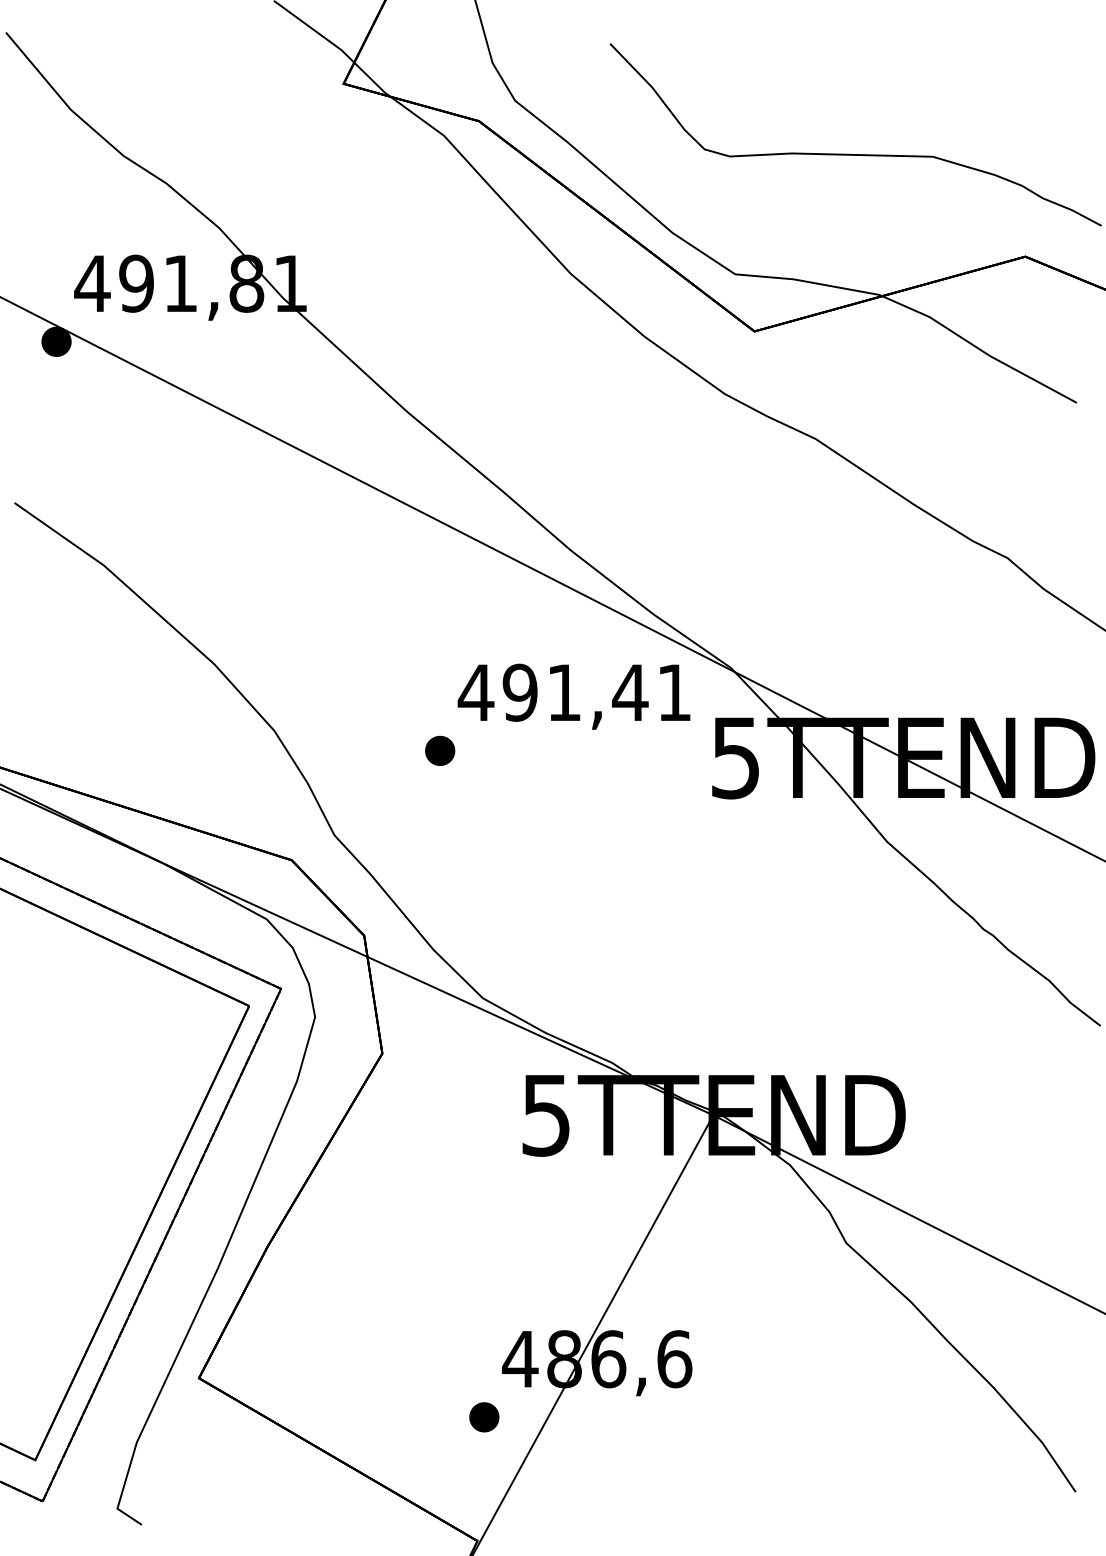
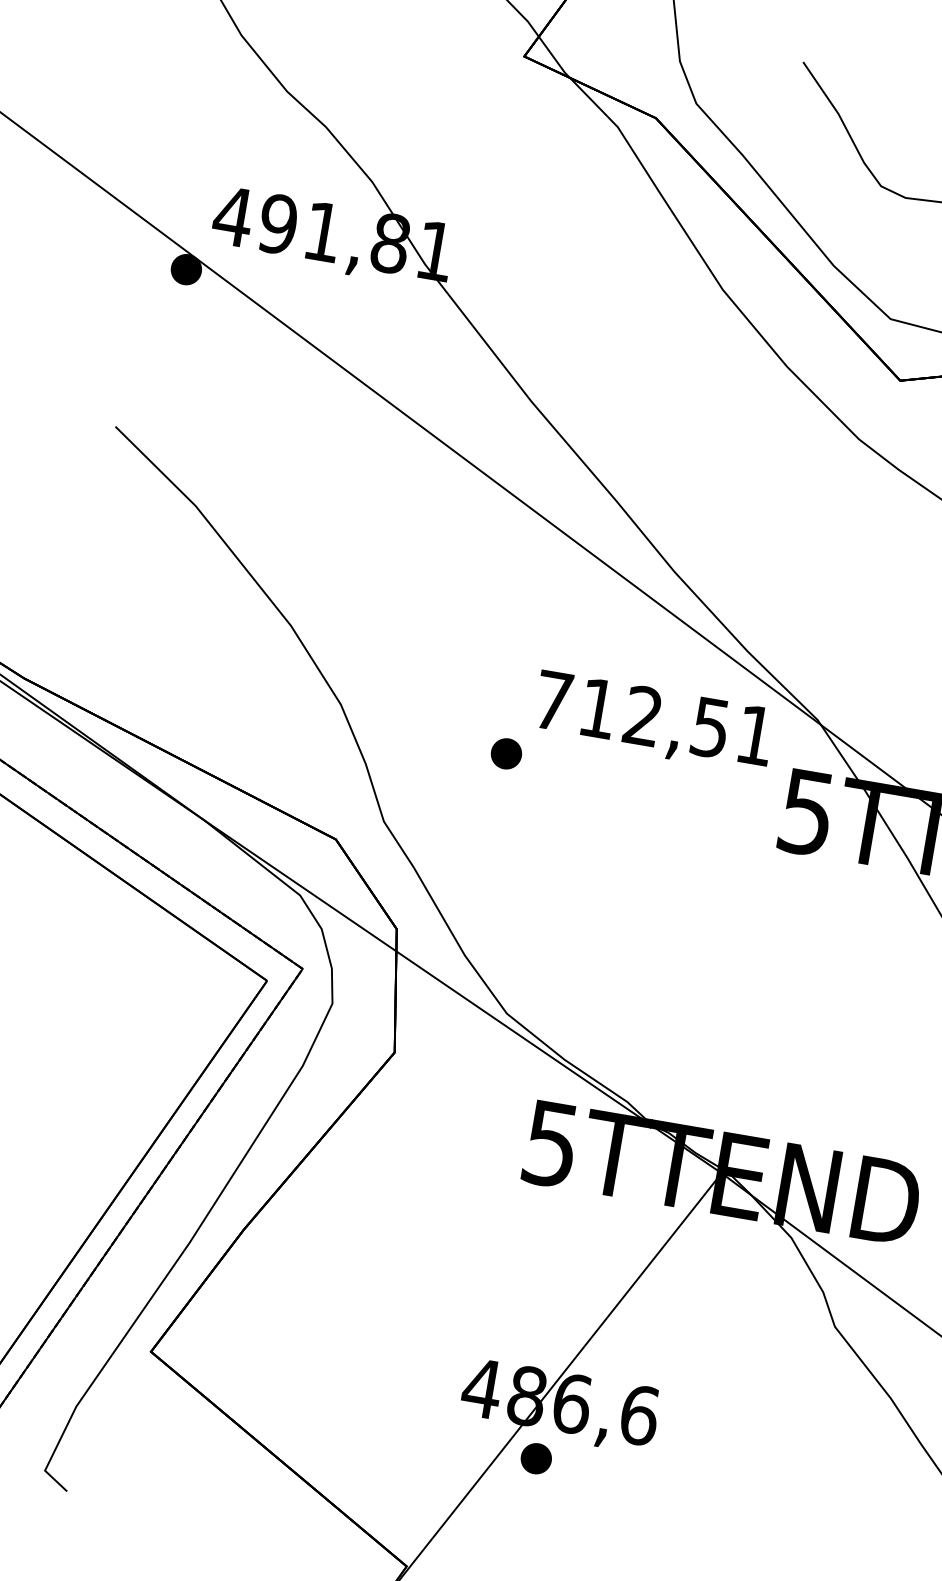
text: (552, 692) -> (631, 713), 491,41 -> 712,51
part: (484, 1417) -> (536, 1458), moved

